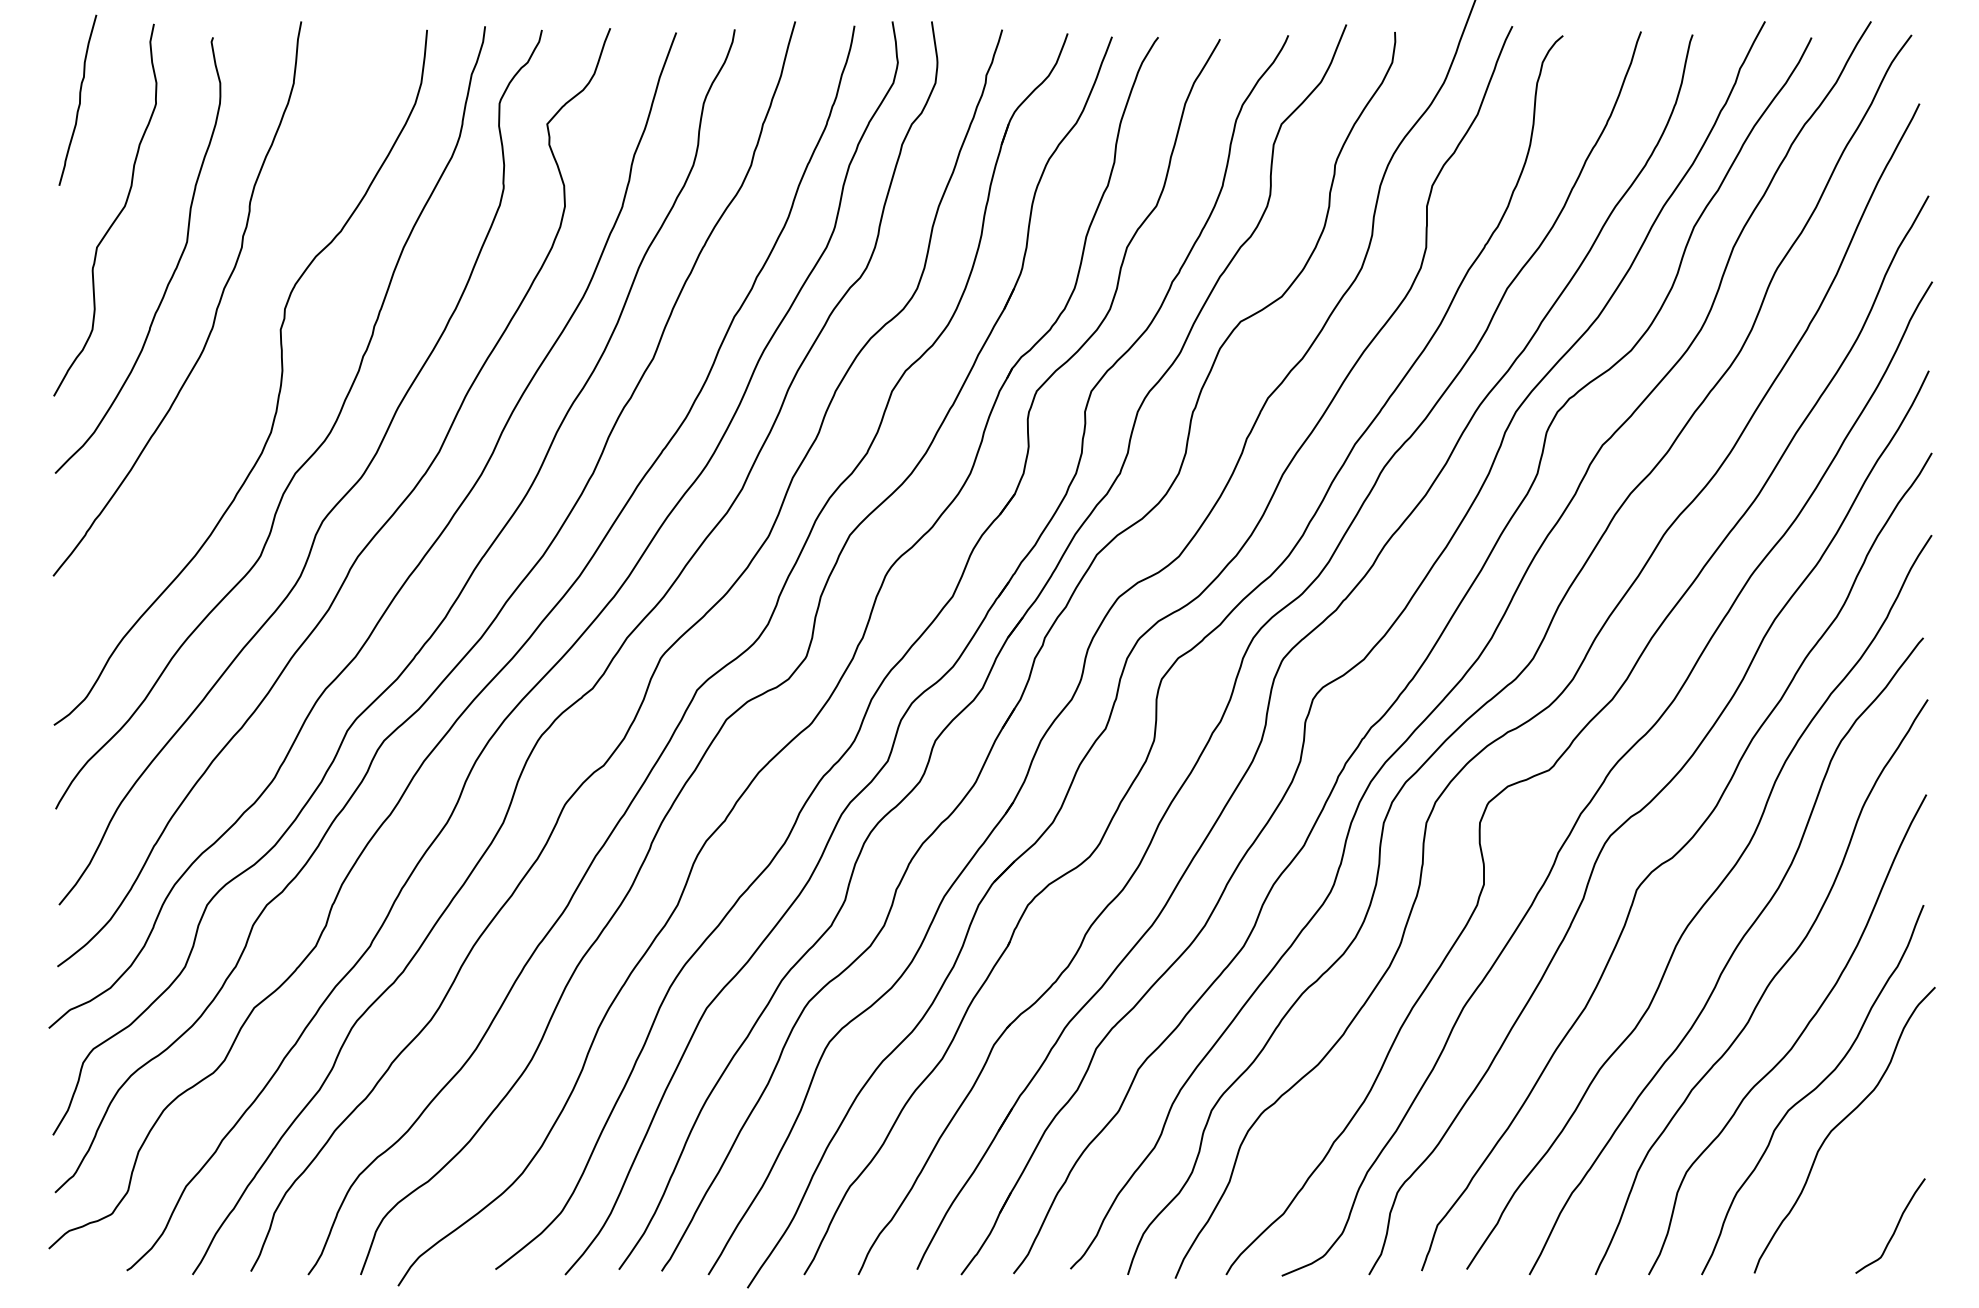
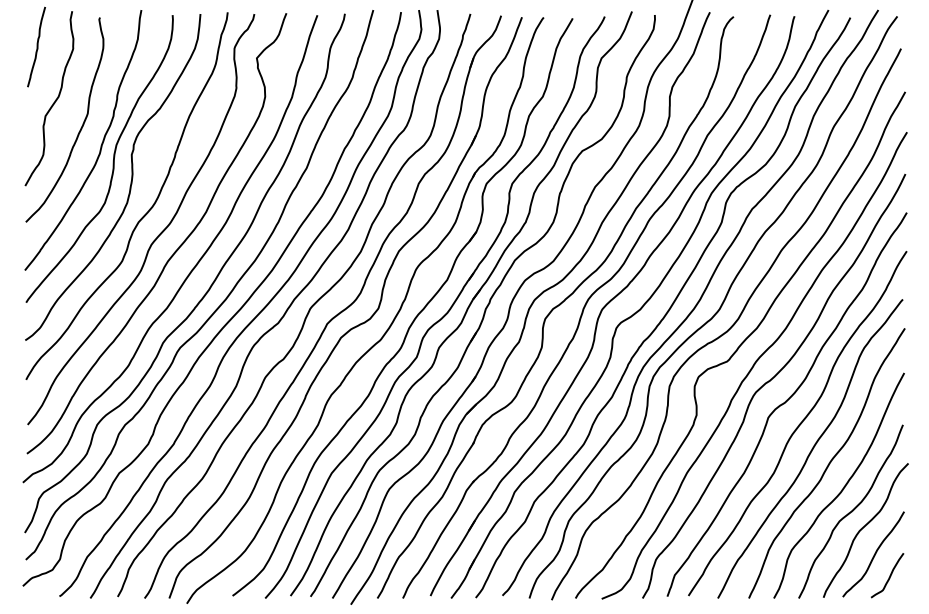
curve: (239, 344) -> (112, 161), added
curve: (1862, 1181) -> (874, 554), added

